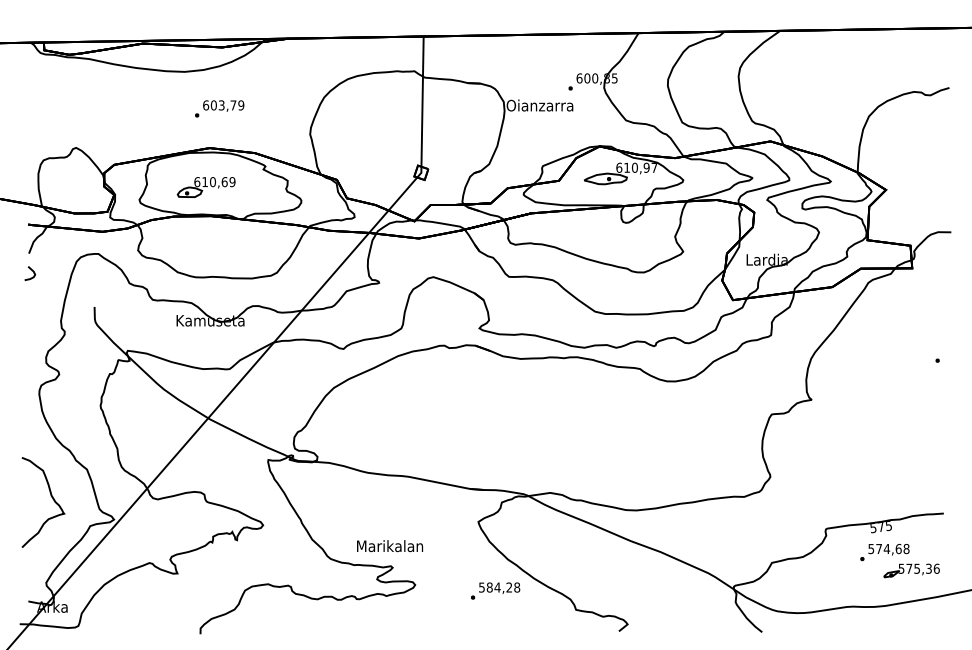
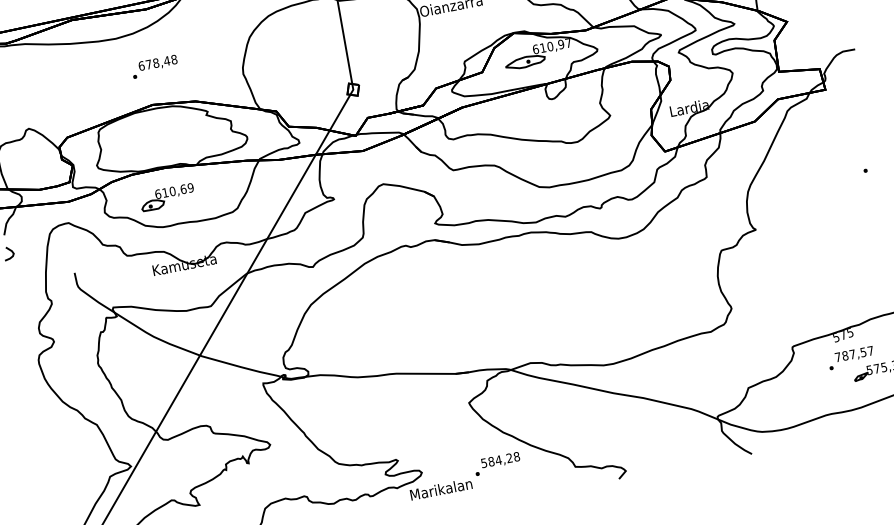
text: (227, 105) -> (161, 62), 603,79 -> 678,48
part: (205, 187) -> (166, 197), moved
curve: (51, 497) -> (69, 457), removed
text: (390, 546) -> (441, 489), moved
text: (888, 548) -> (853, 353), 574,68 -> 787,57

